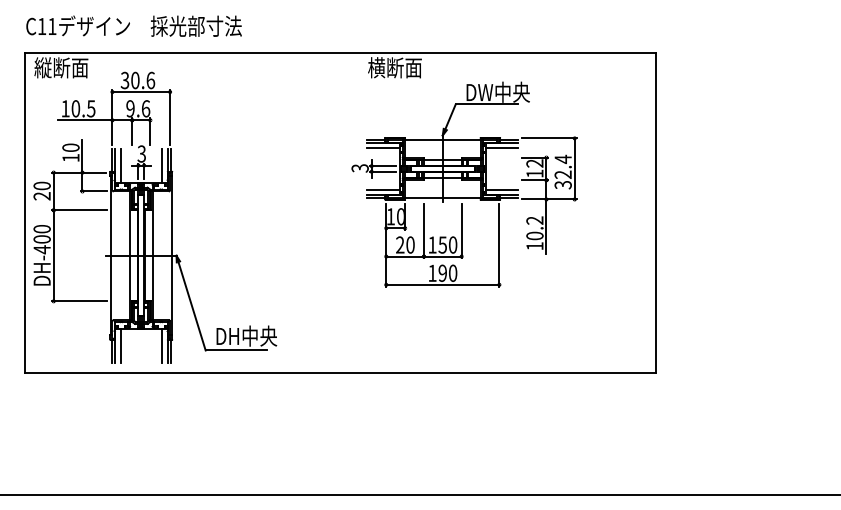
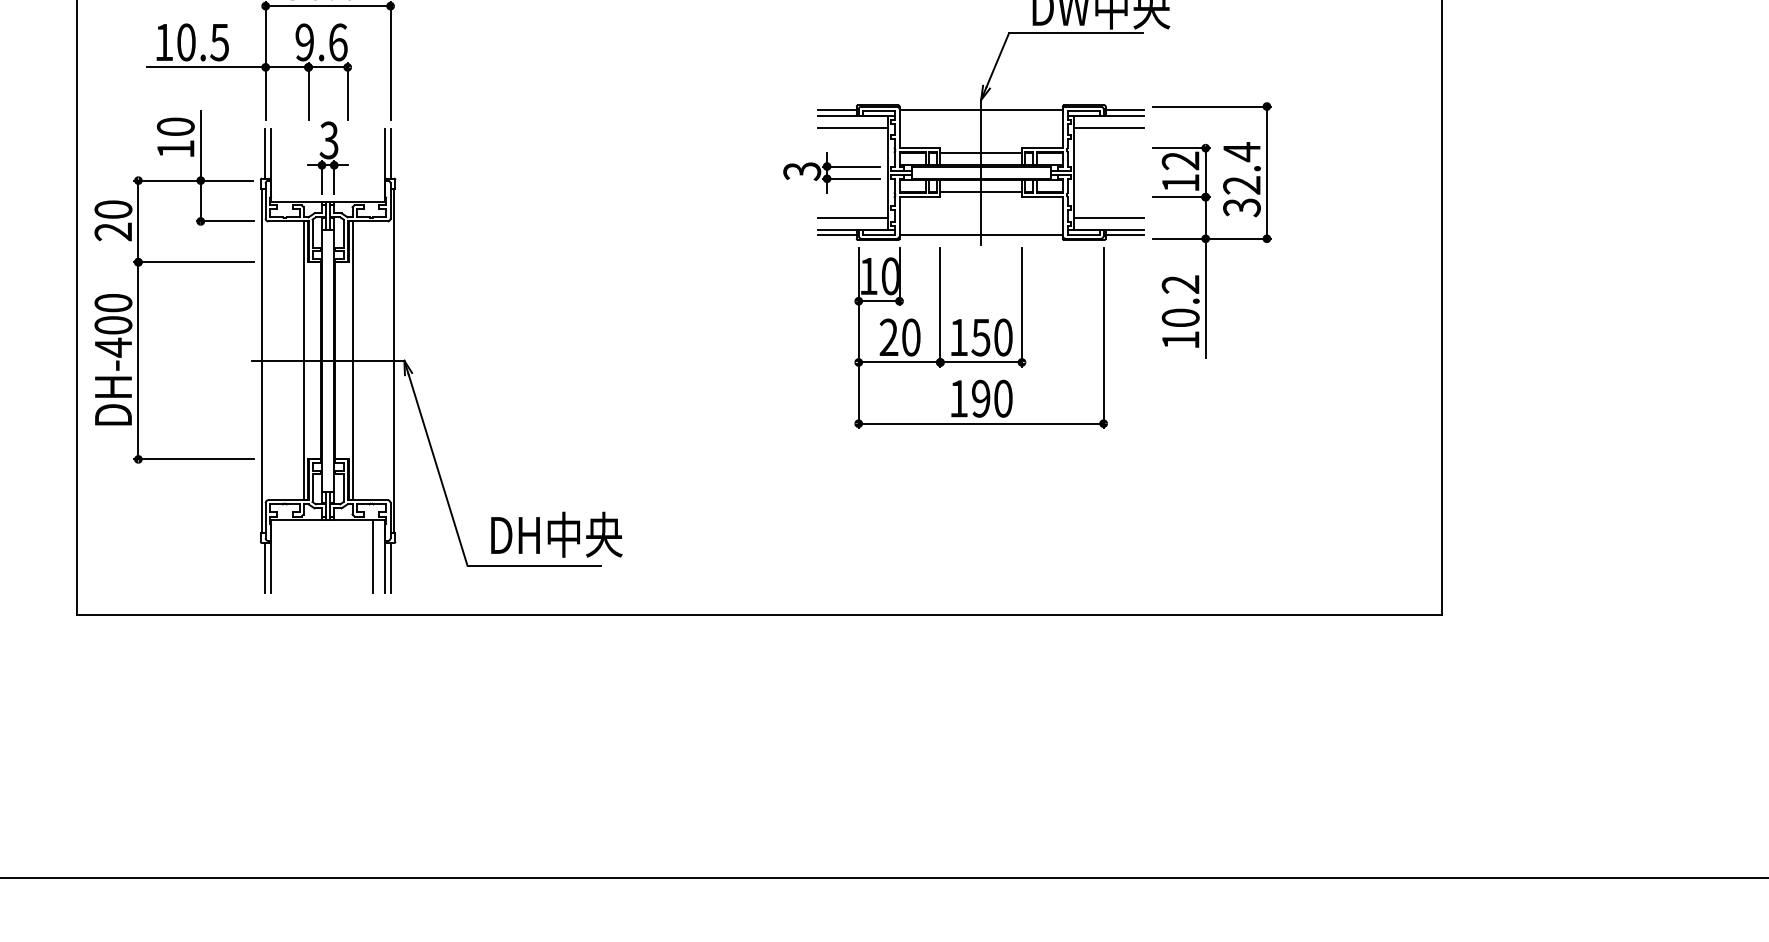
line: (120, 165) -> (283, 165), removed
line: (162, 165) -> (374, 165), removed
line: (120, 346) -> (283, 557), removed

